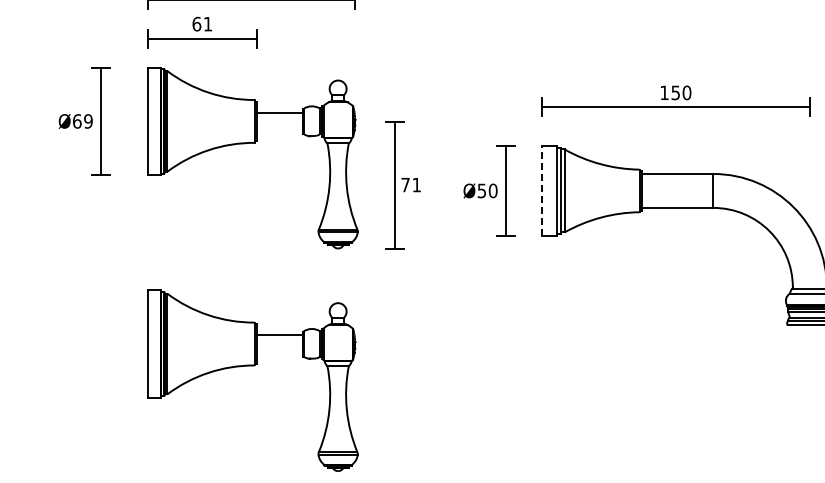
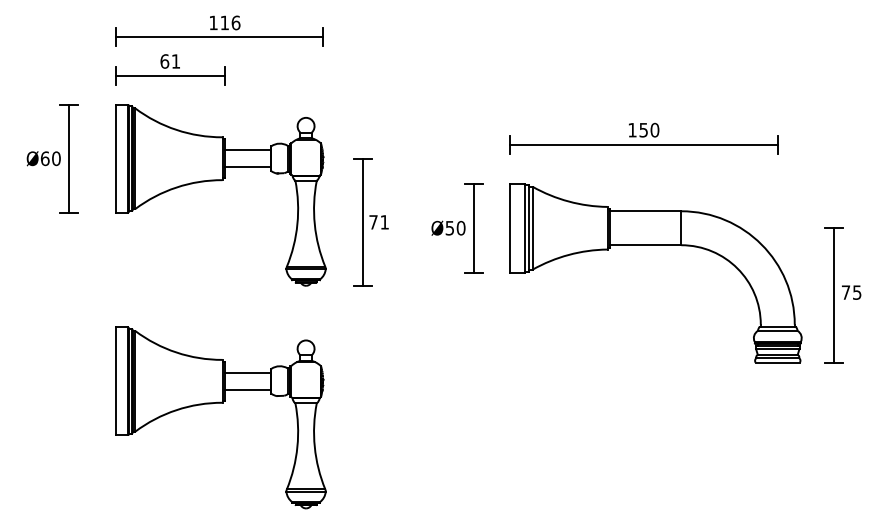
text: (88, 121) -> (56, 158), Ø69 -> Ø60
line: (279, 130) -> (247, 167), added
line: (541, 191) -> (509, 228), dashed -> solid
line: (279, 352) -> (247, 389), added

